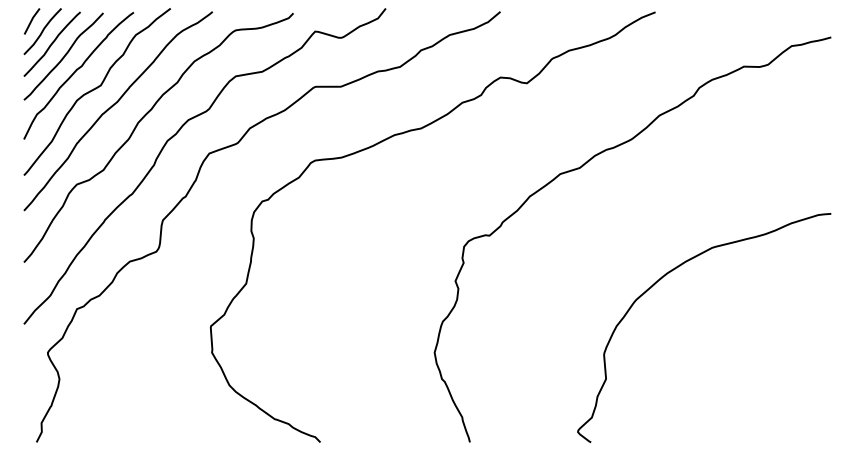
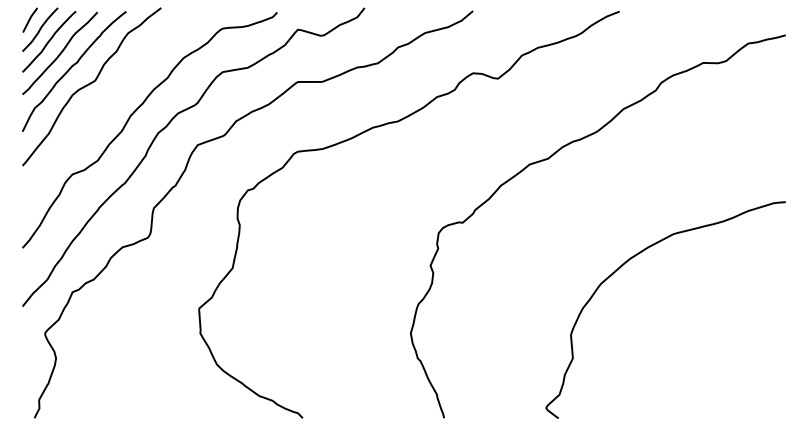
curve: (113, 106) -> (107, 100), removed

